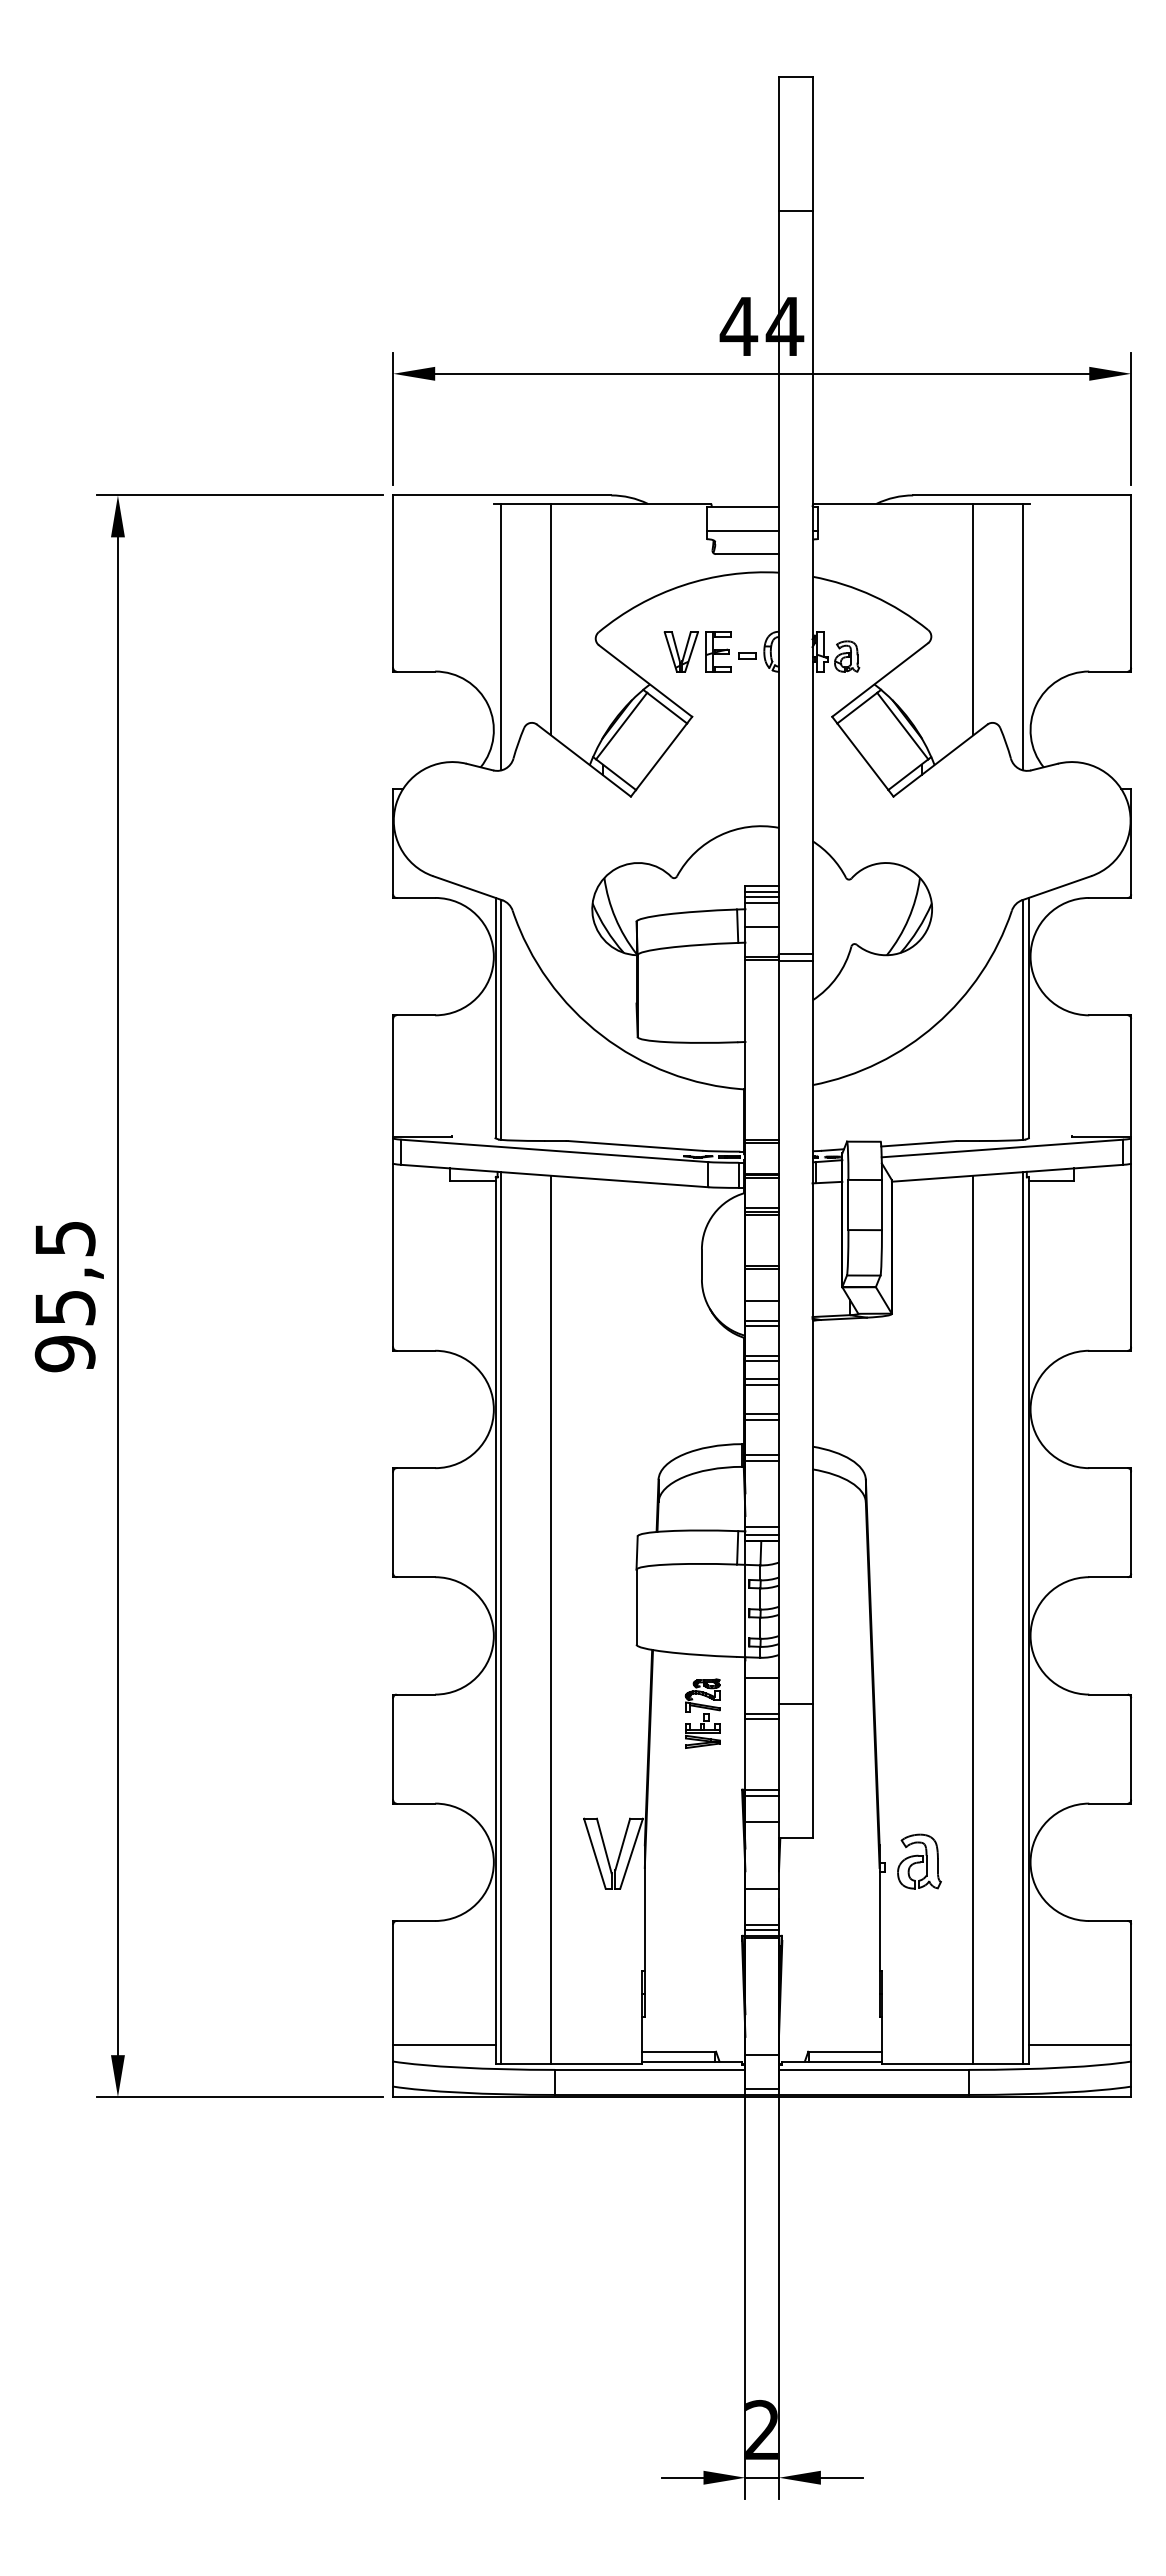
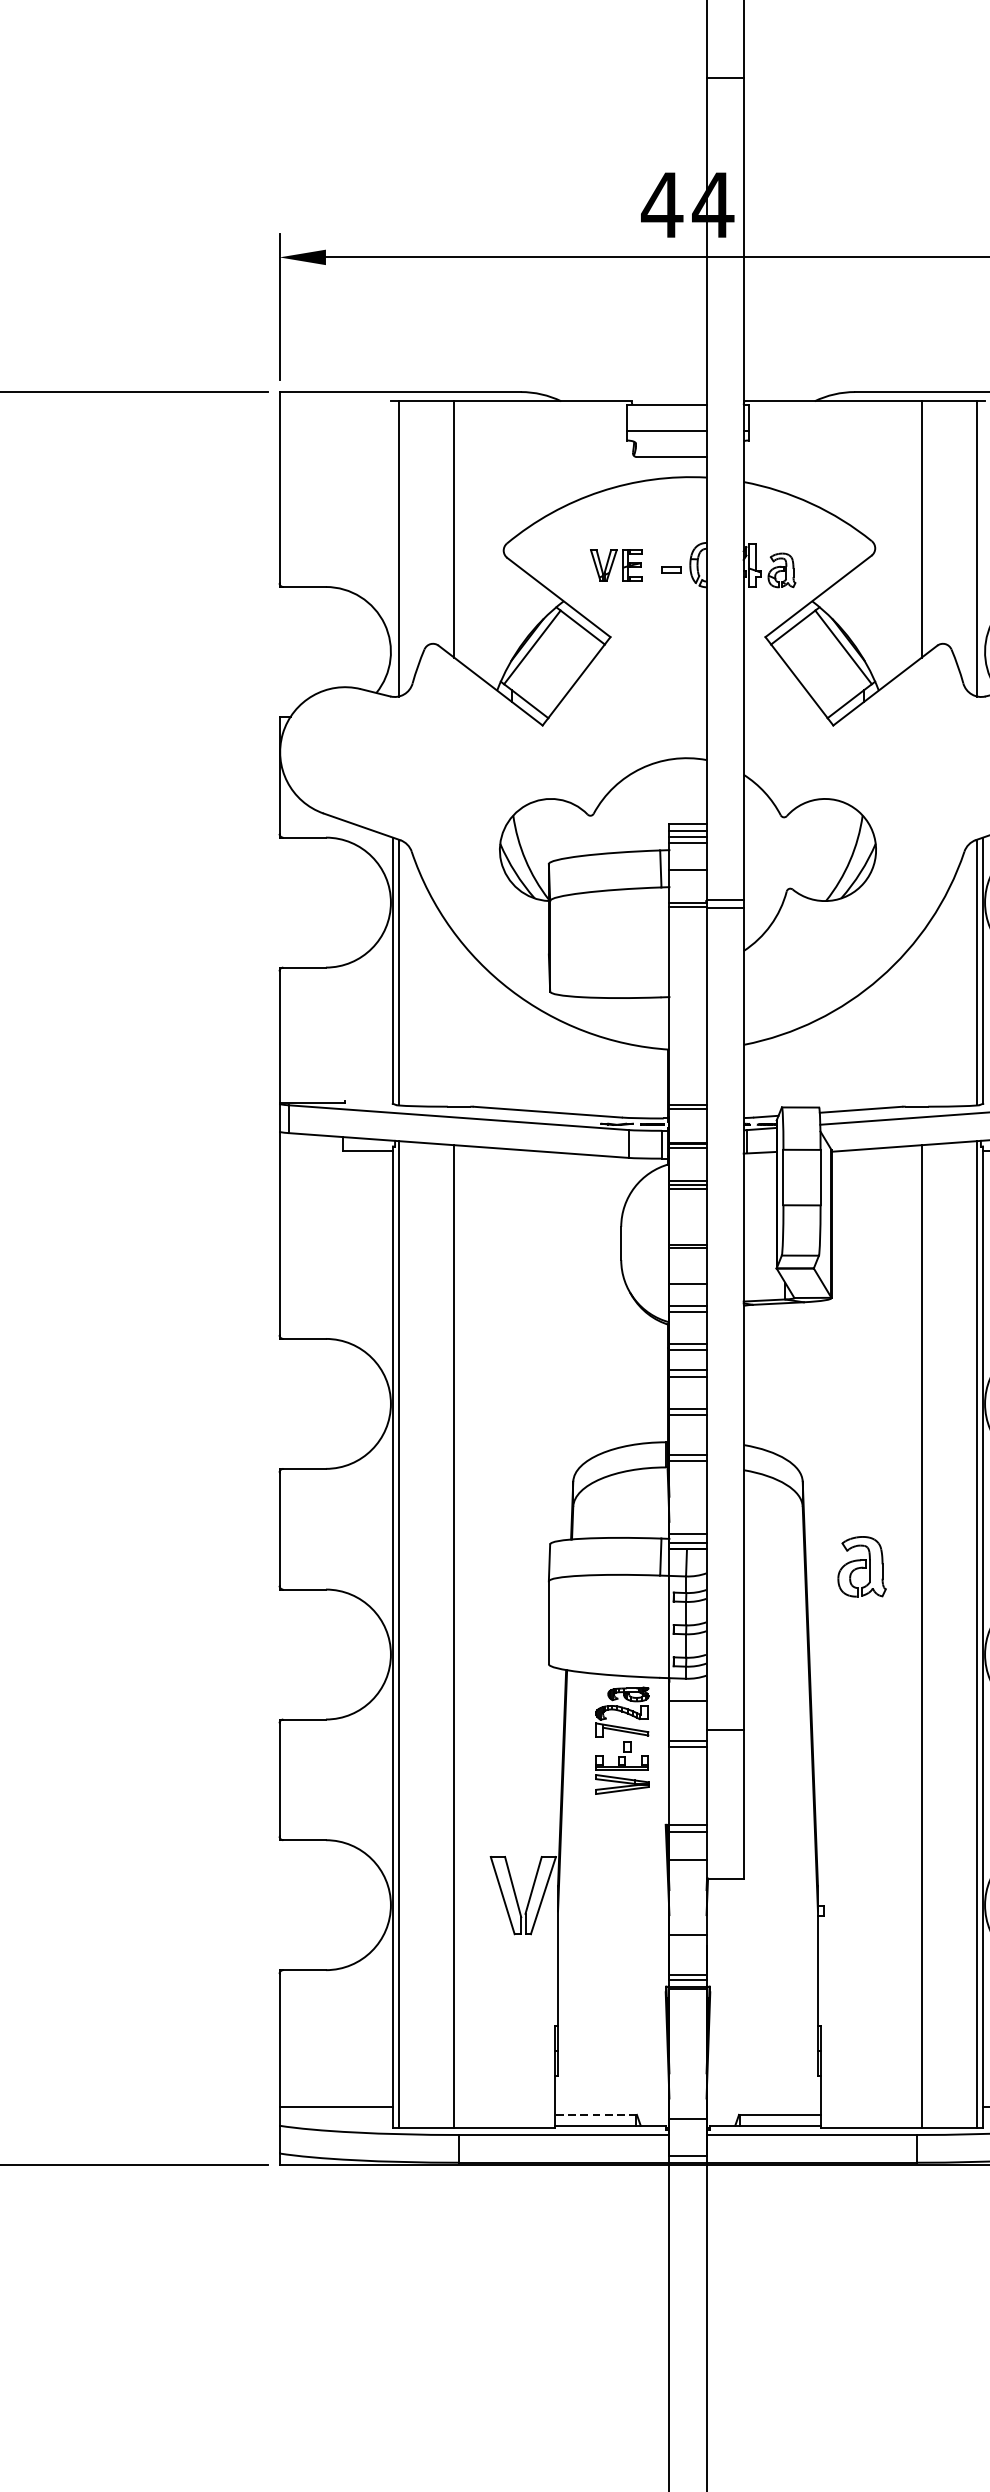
part: (697, 651) -> (616, 564), size x0.7
part: (702, 1713) -> (621, 1740), size x1.4
part: (919, 1861) -> (862, 1566), moved
line: (678, 2051) -> (595, 2114), solid -> dashed

